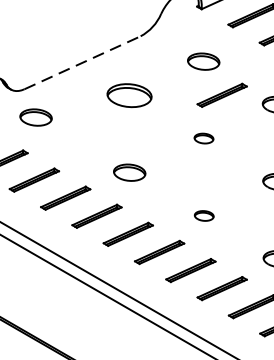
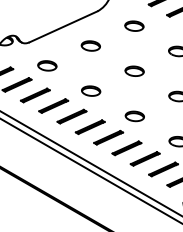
line: (84, 62) -> (64, 26), dashed -> solid
part: (128, 94) -> (90, 45), size x0.71
part: (220, 94) -> (144, 45), removed
part: (36, 116) -> (47, 65), moved
part: (203, 137) -> (134, 70), size x1.67
part: (203, 216) -> (134, 116), size x1.67

